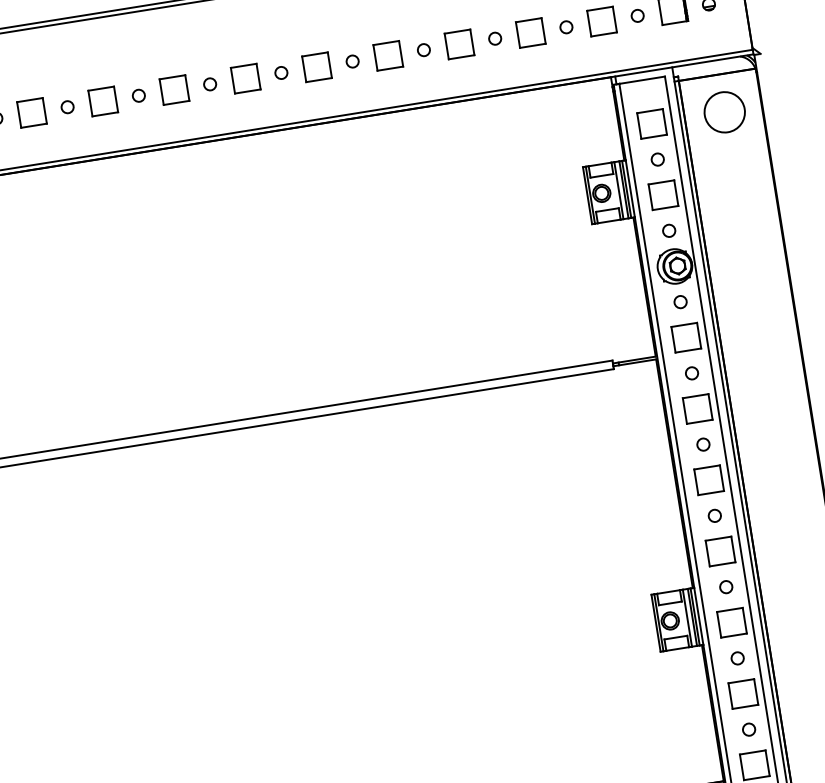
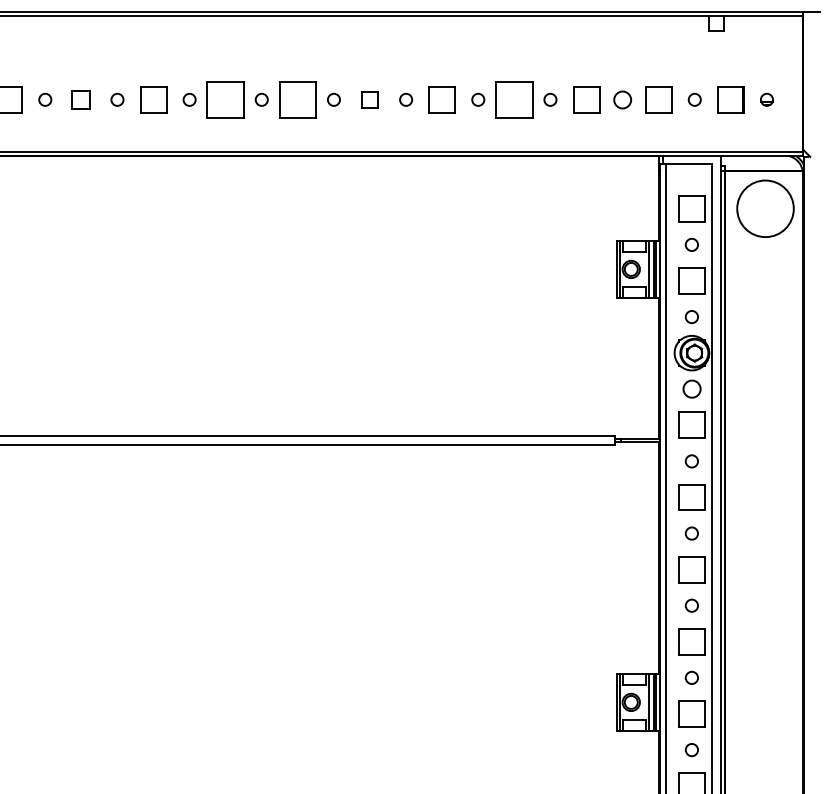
circle: (566, 26) -> (622, 99), size x1.4
part: (458, 44) -> (513, 99), size x1.4
part: (316, 67) -> (369, 99), size x0.6
part: (245, 78) -> (297, 99), size x1.4
part: (174, 89) -> (225, 99), size x1.4
part: (31, 112) -> (80, 99), size x0.7
circle: (724, 112) -> (765, 208), size x1.4
circle: (680, 302) -> (691, 389), size x1.4

